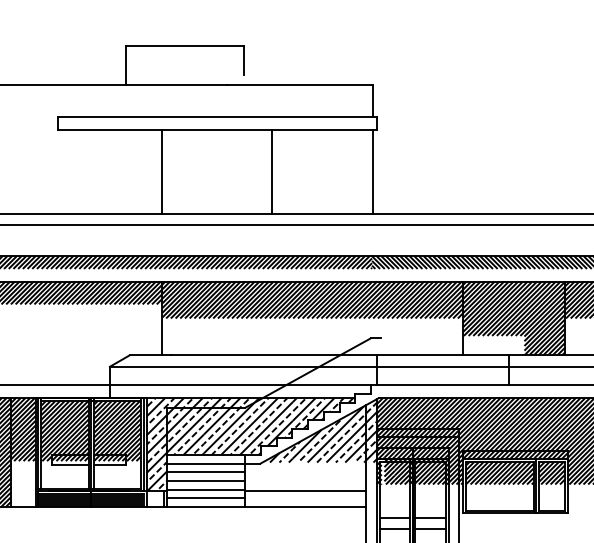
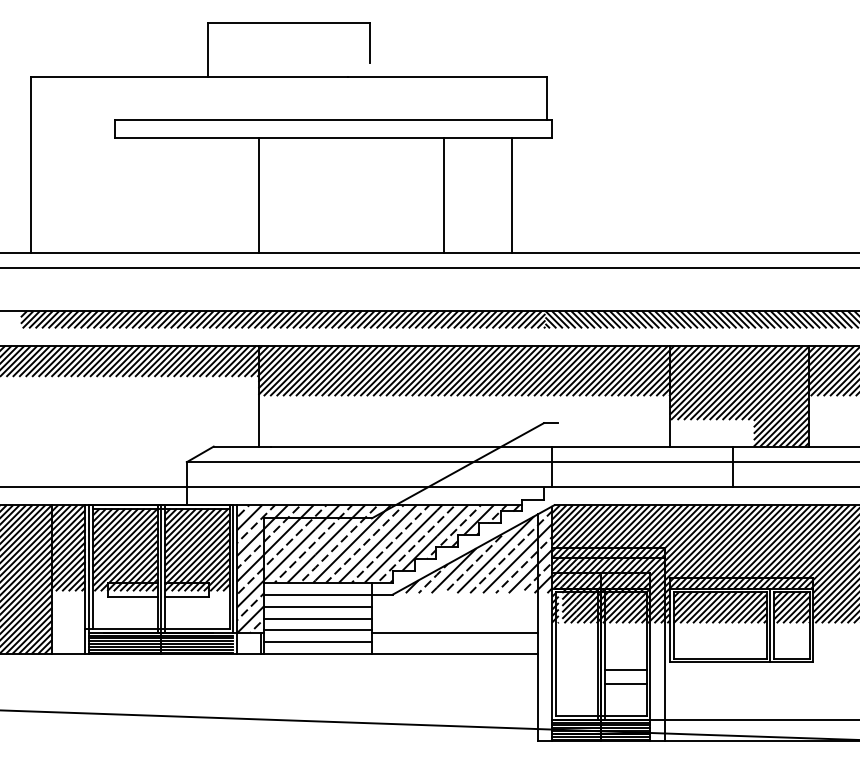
line: (271, 171) -> (443, 195), moved
line: (372, 171) -> (511, 195), moved
line: (394, 518) -> (576, 669), removed
line: (394, 528) -> (576, 683), removed

